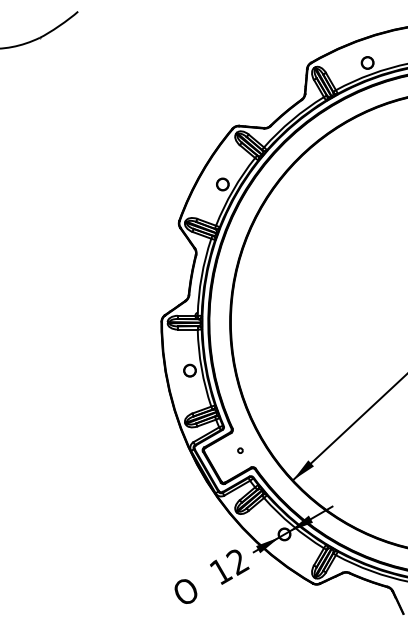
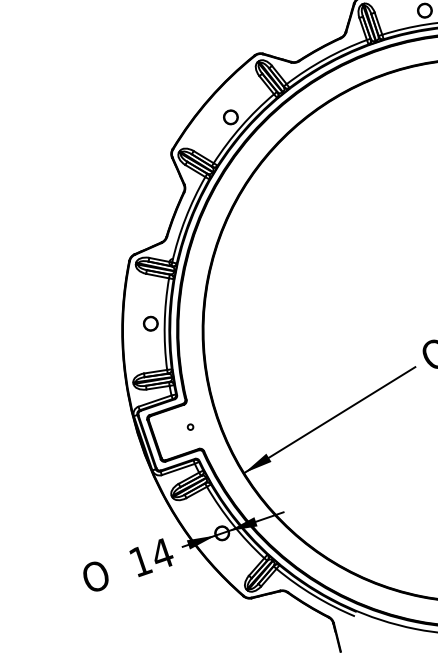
text: (237, 561) -> (161, 553), 12 -> 14

